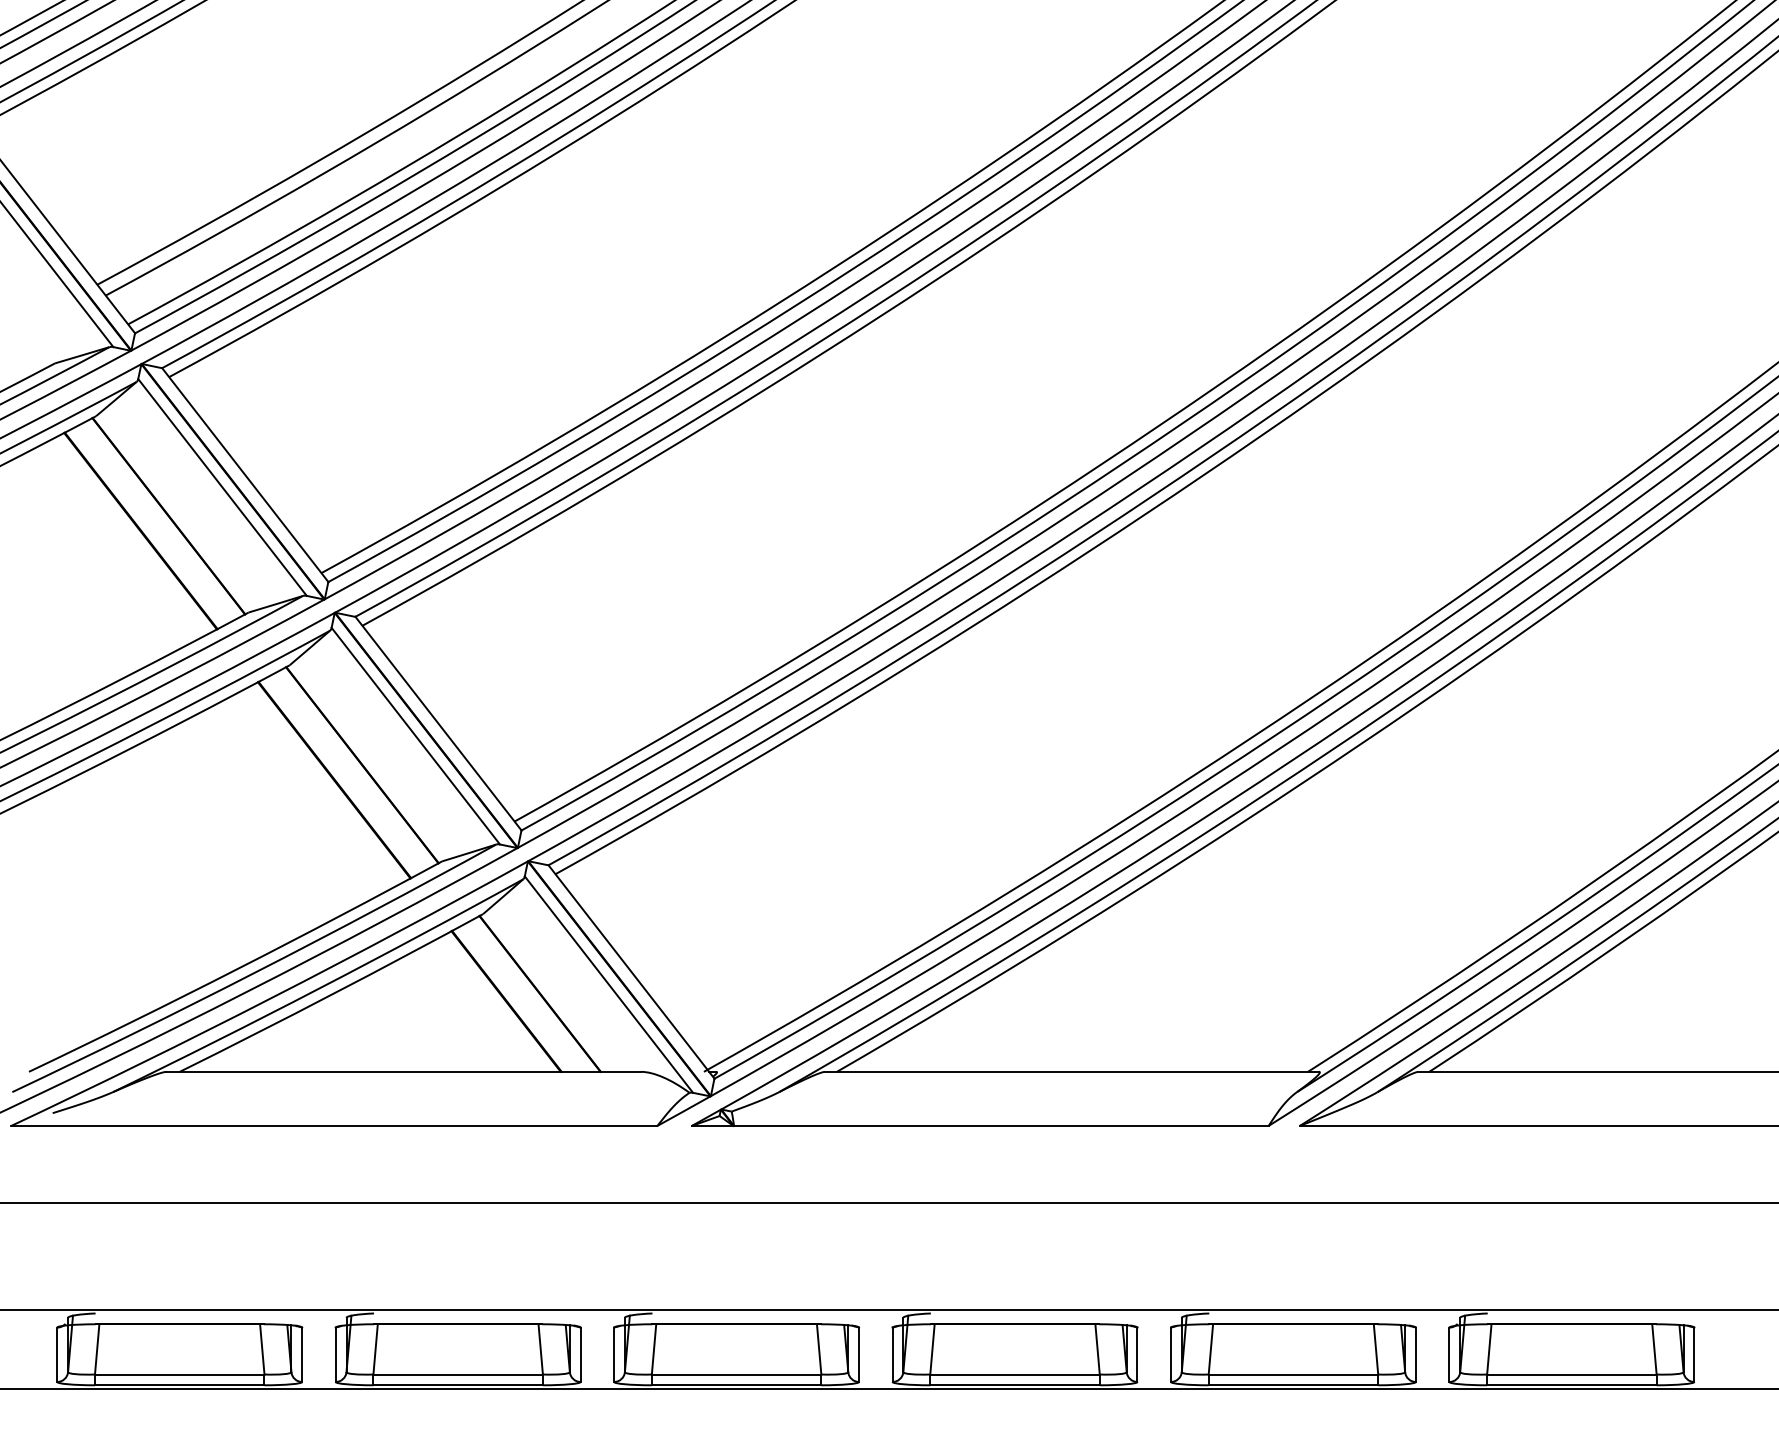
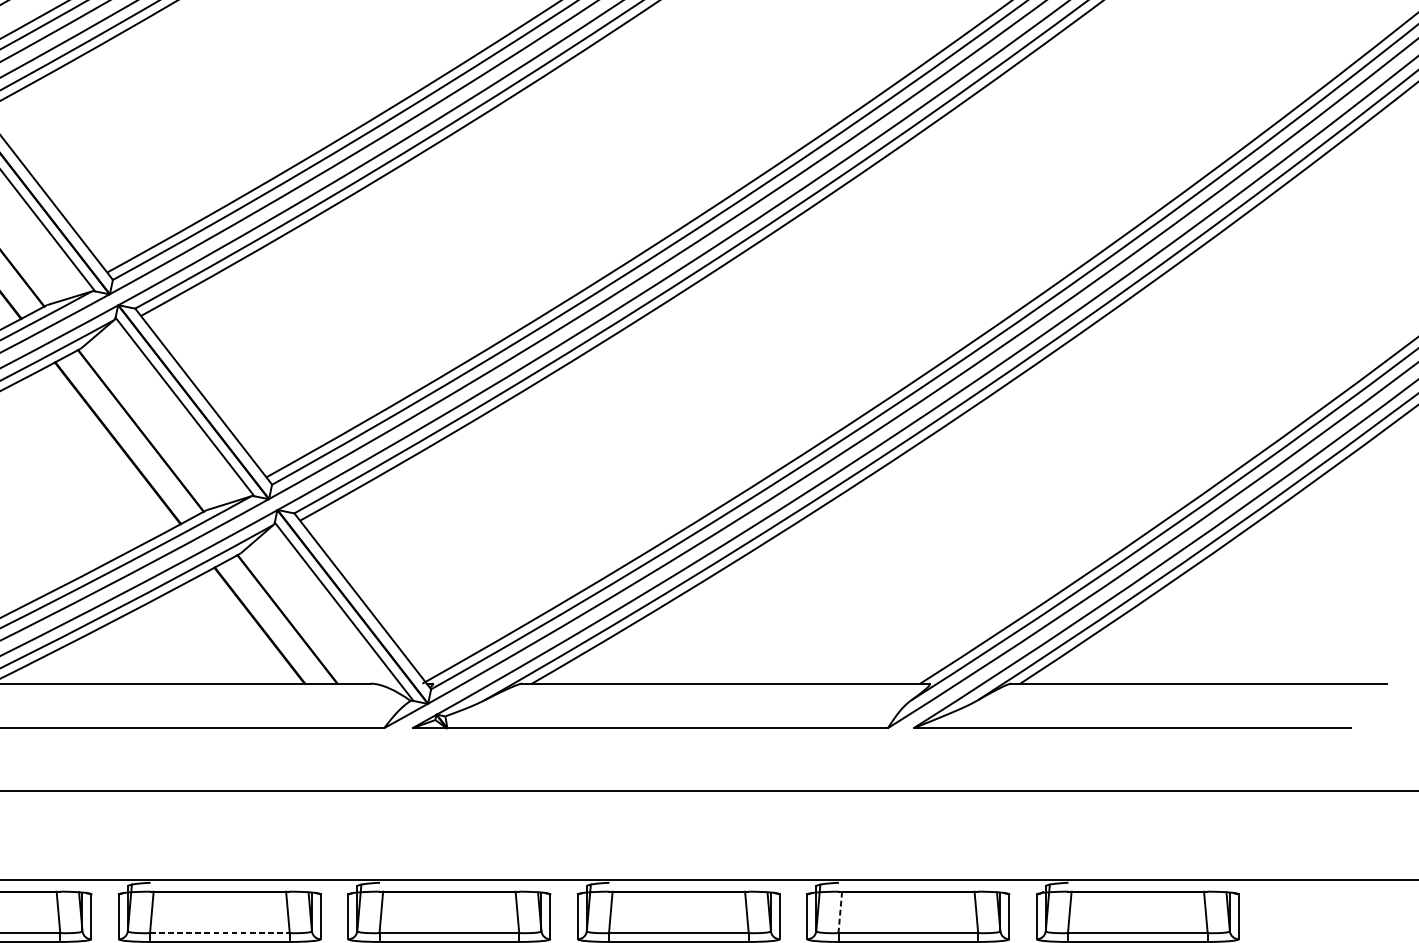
line: (1210, 1349) -> (839, 912), solid -> dashed
line: (458, 1374) -> (220, 933), solid -> dashed

